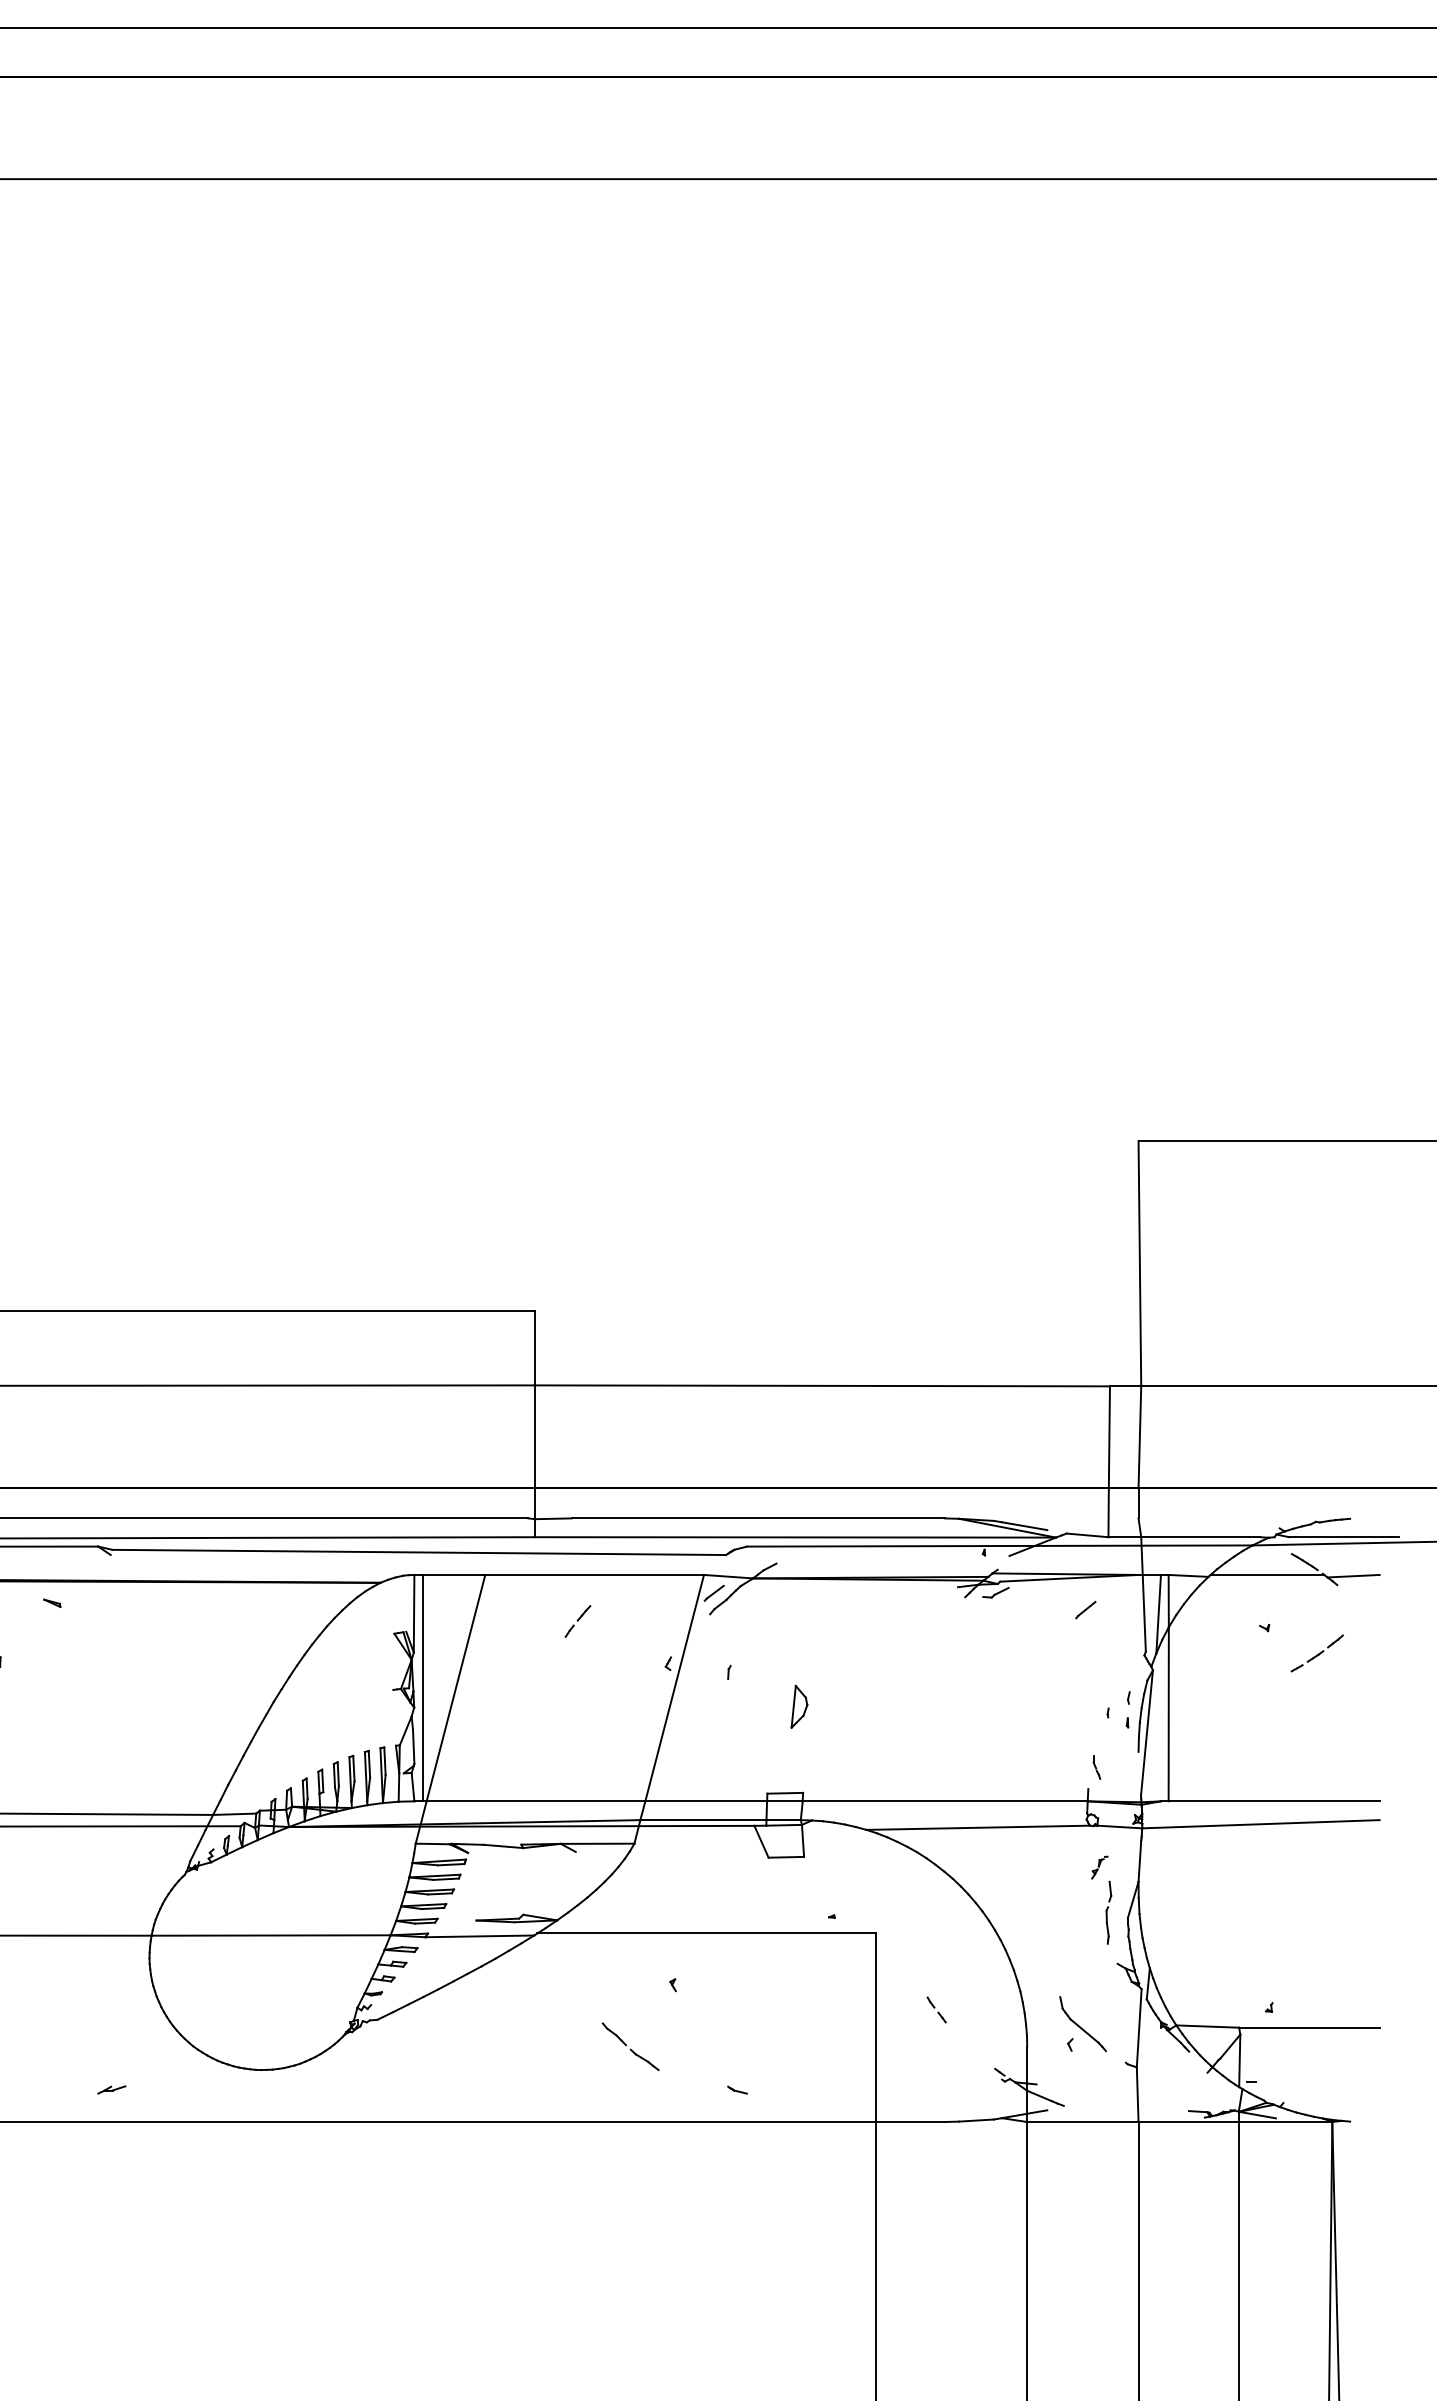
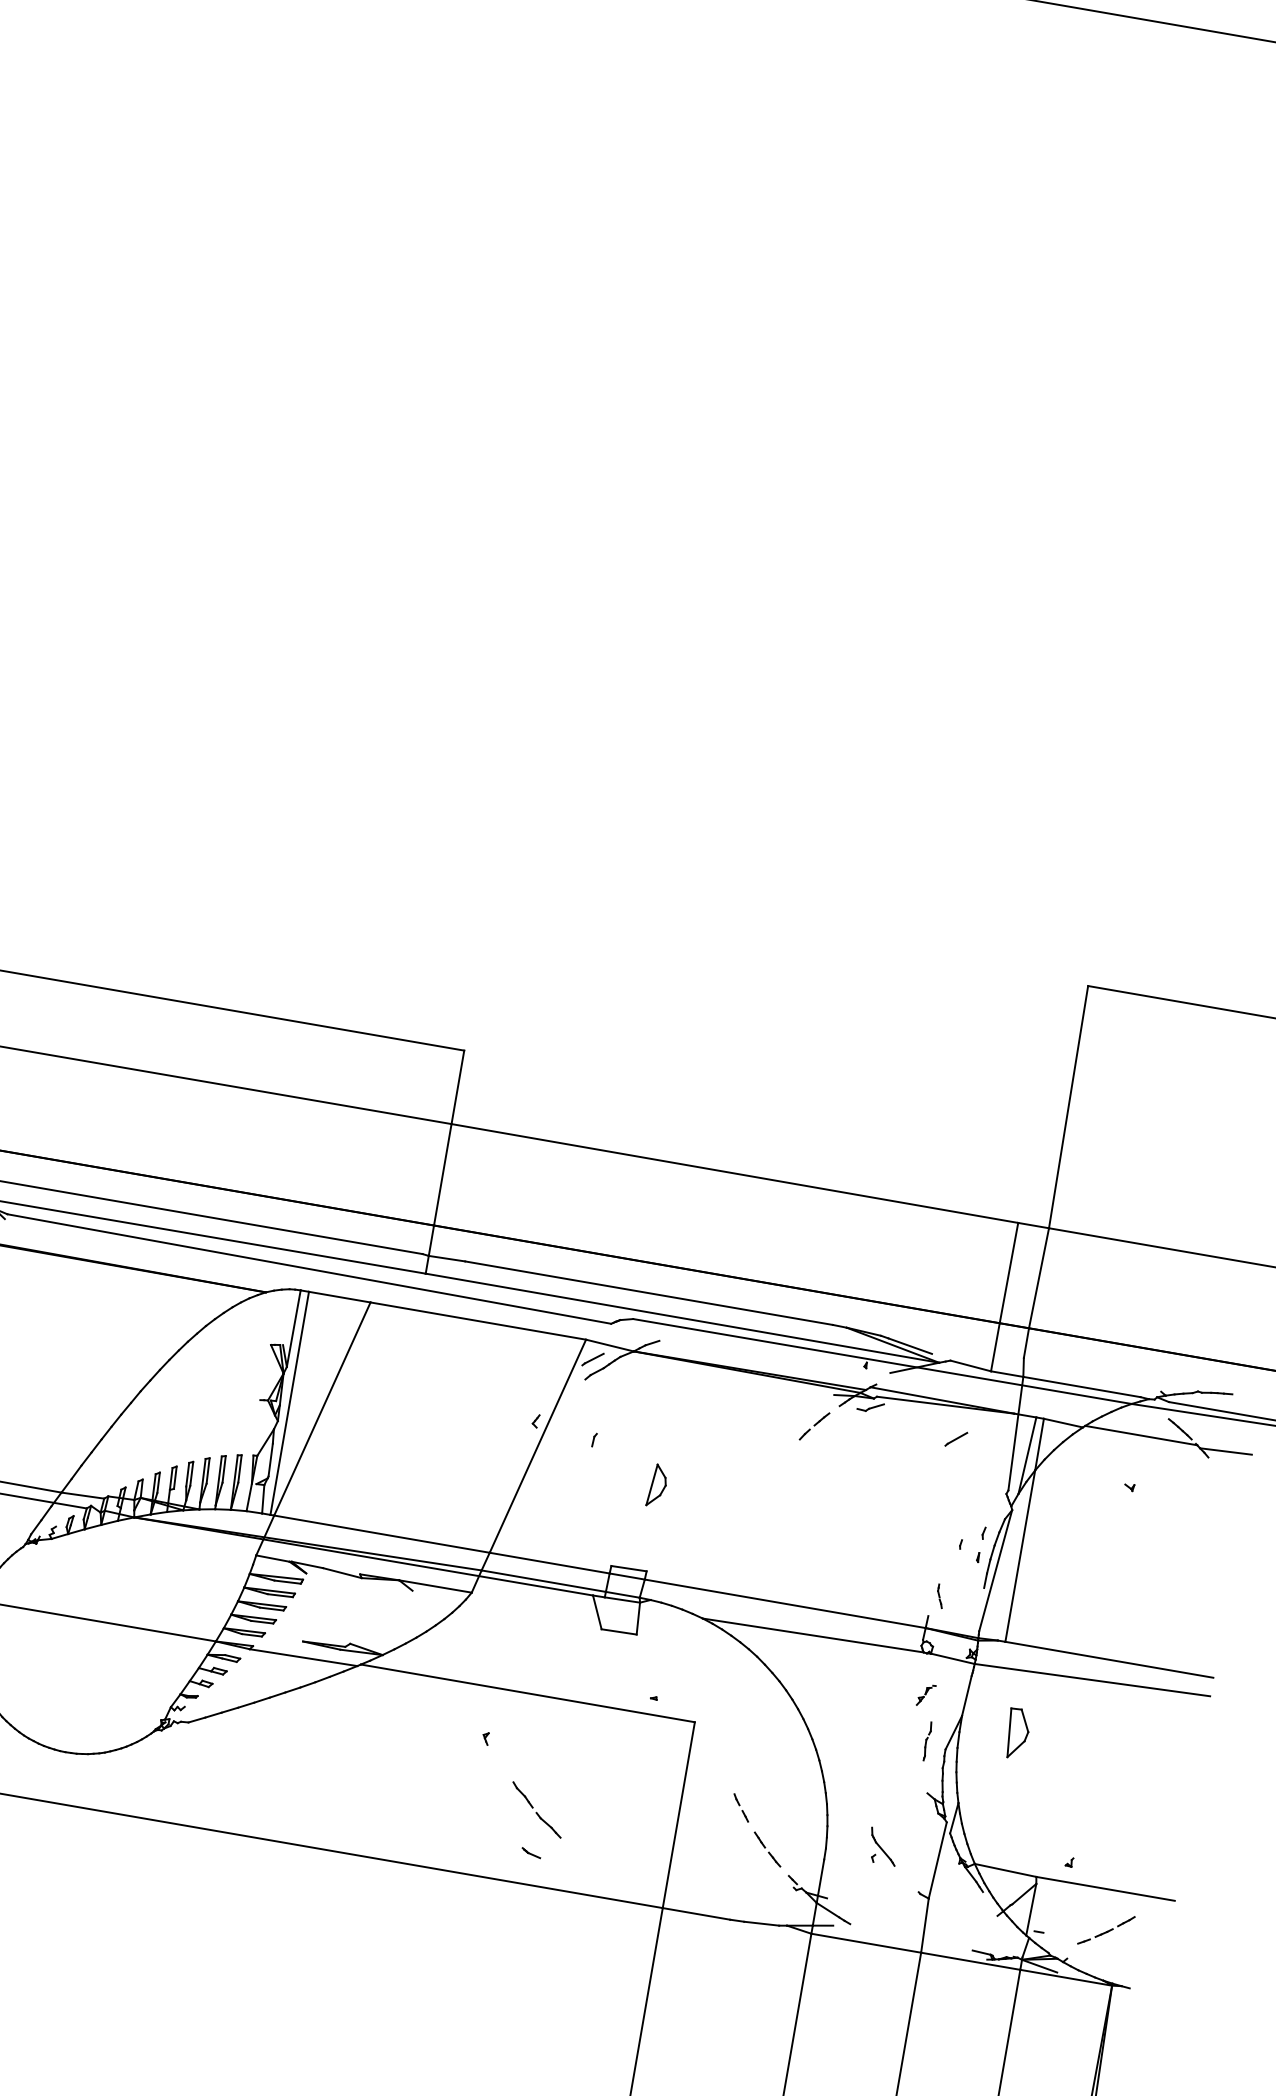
part: (577, 1621) -> (814, 1426), moved
part: (1316, 1653) -> (1105, 1930), moved
part: (1195, 1889) -> (1016, 1733), added
part: (1108, 1912) -> (927, 1741), size x0.62
part: (1083, 2023) -> (883, 1846), size x0.62
part: (630, 2046) -> (536, 1809), moved
part: (969, 2046) -> (767, 1849), added

